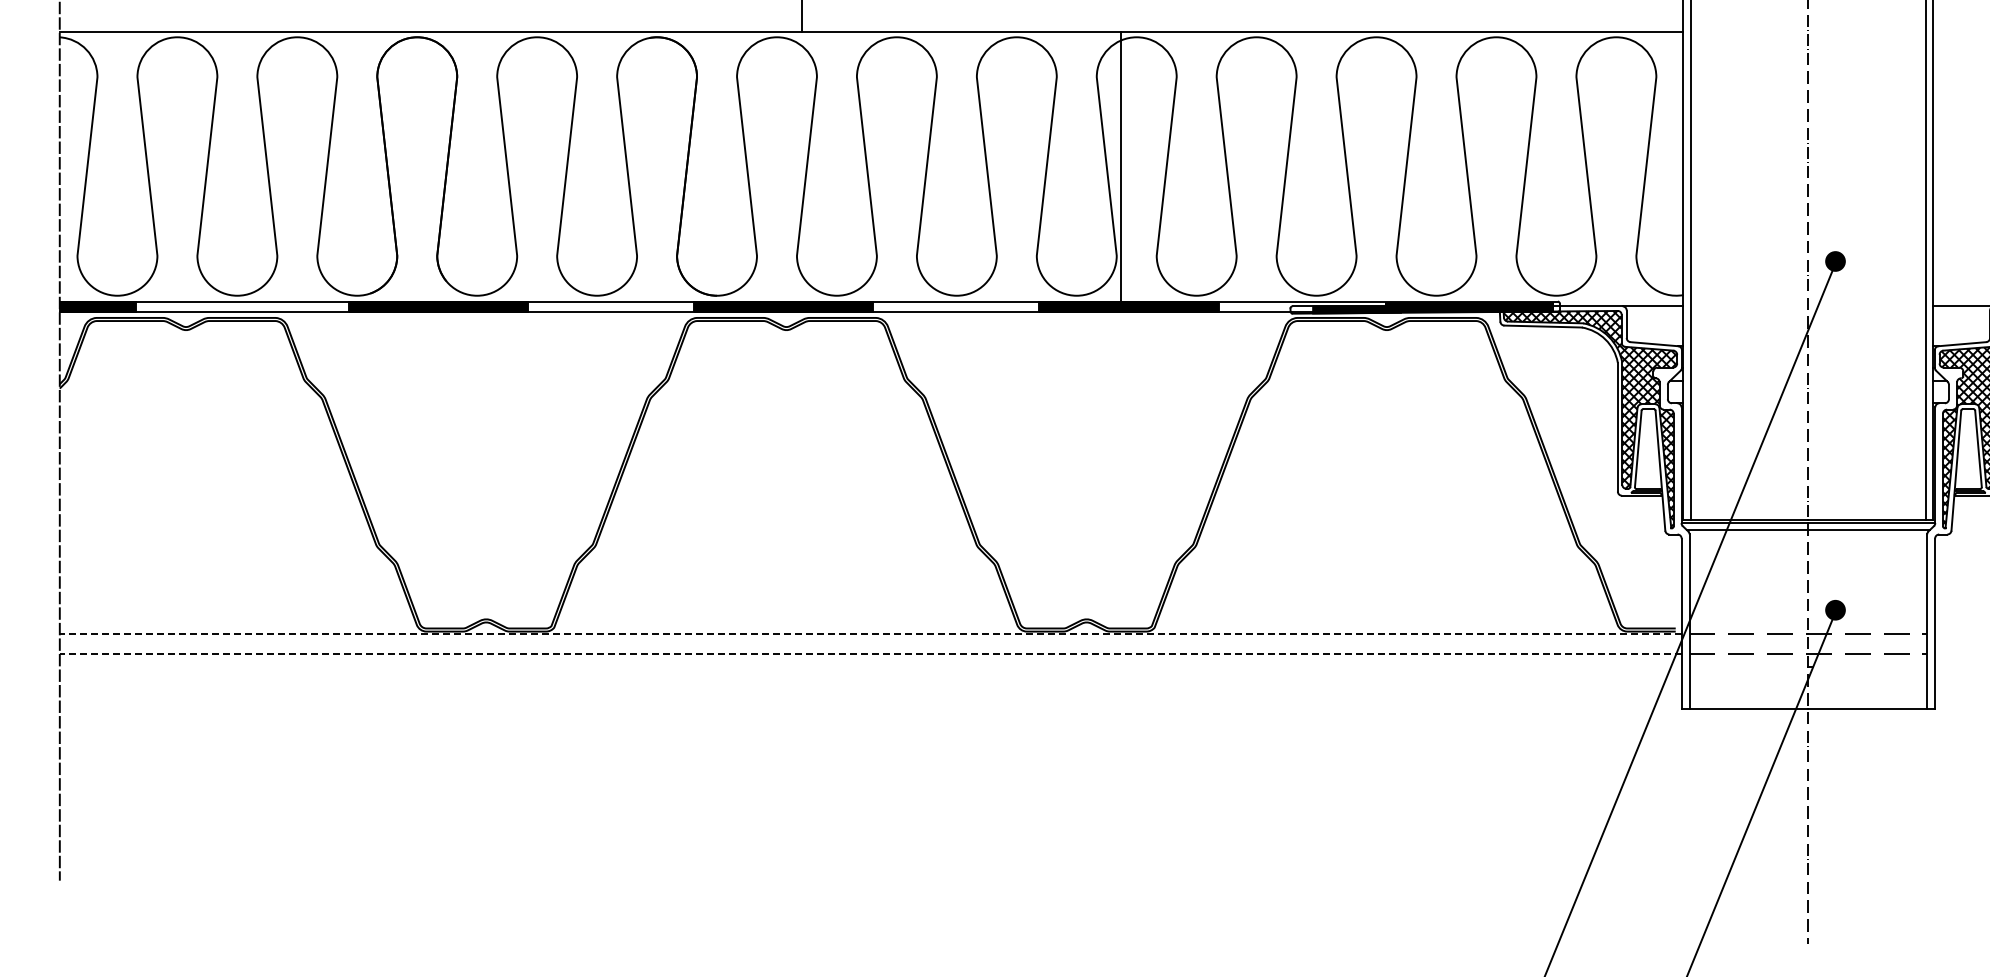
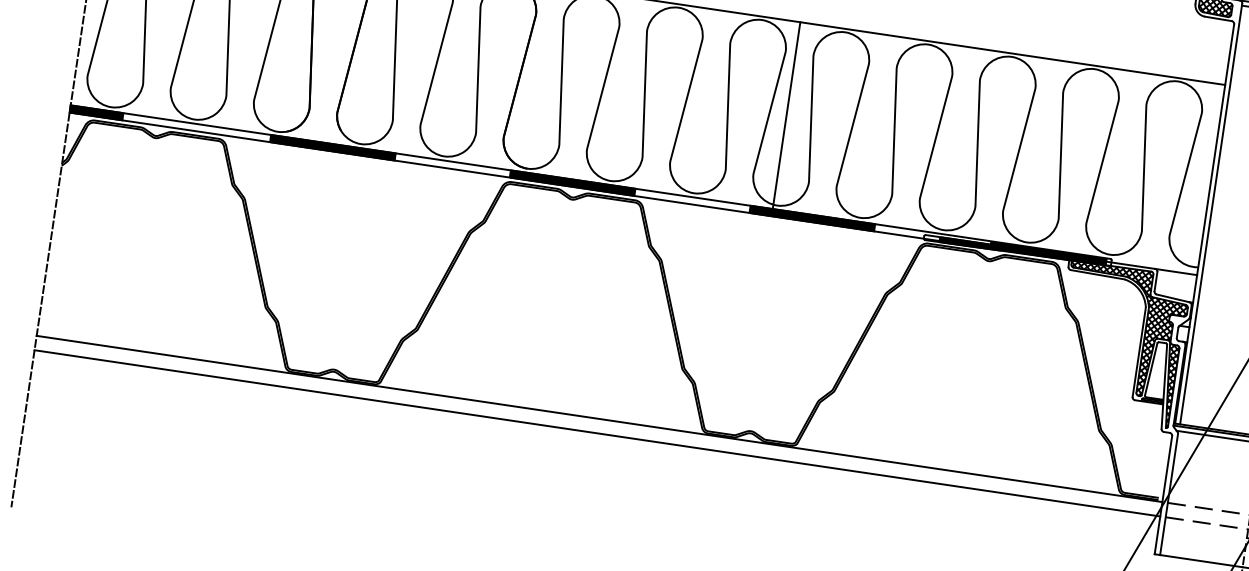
line: (1121, 166) -> (786, 115), moved
line: (870, 633) -> (599, 418), dashed -> solid
line: (870, 654) -> (597, 433), dashed -> solid

